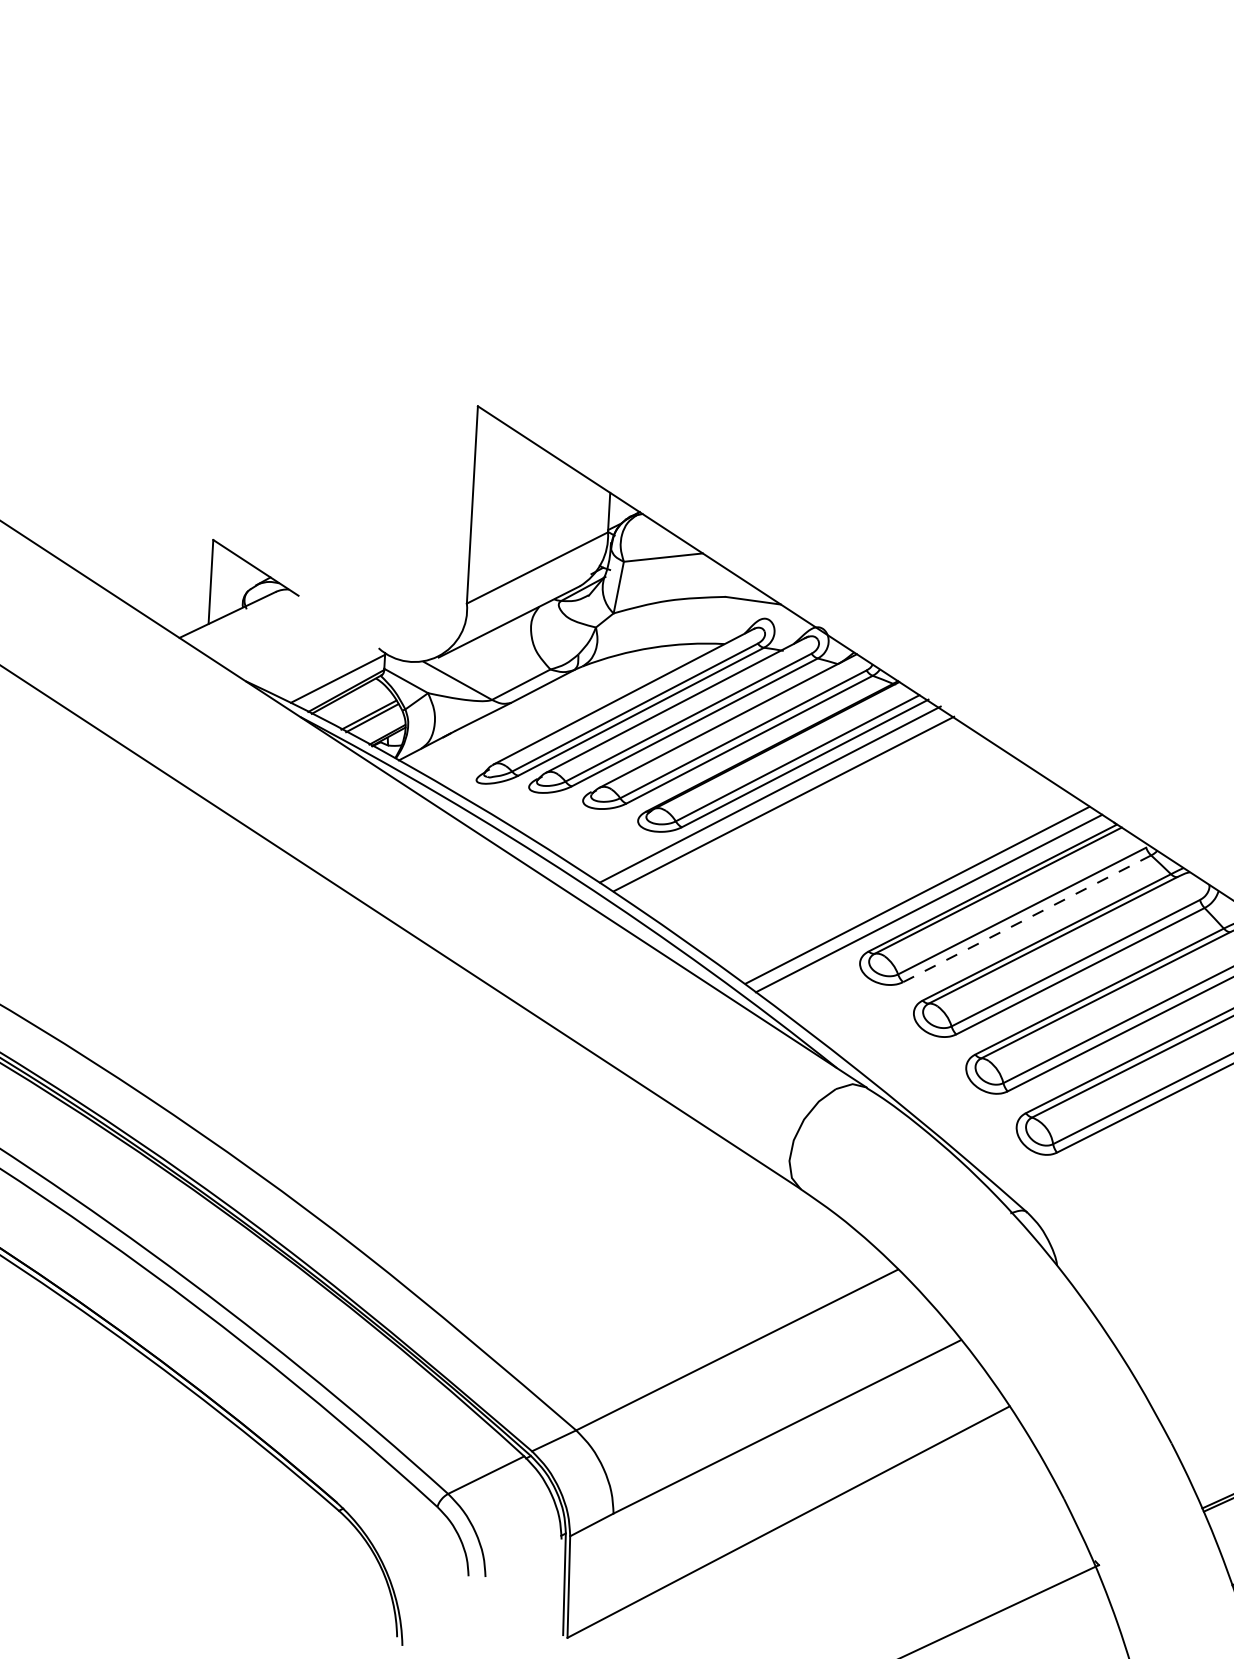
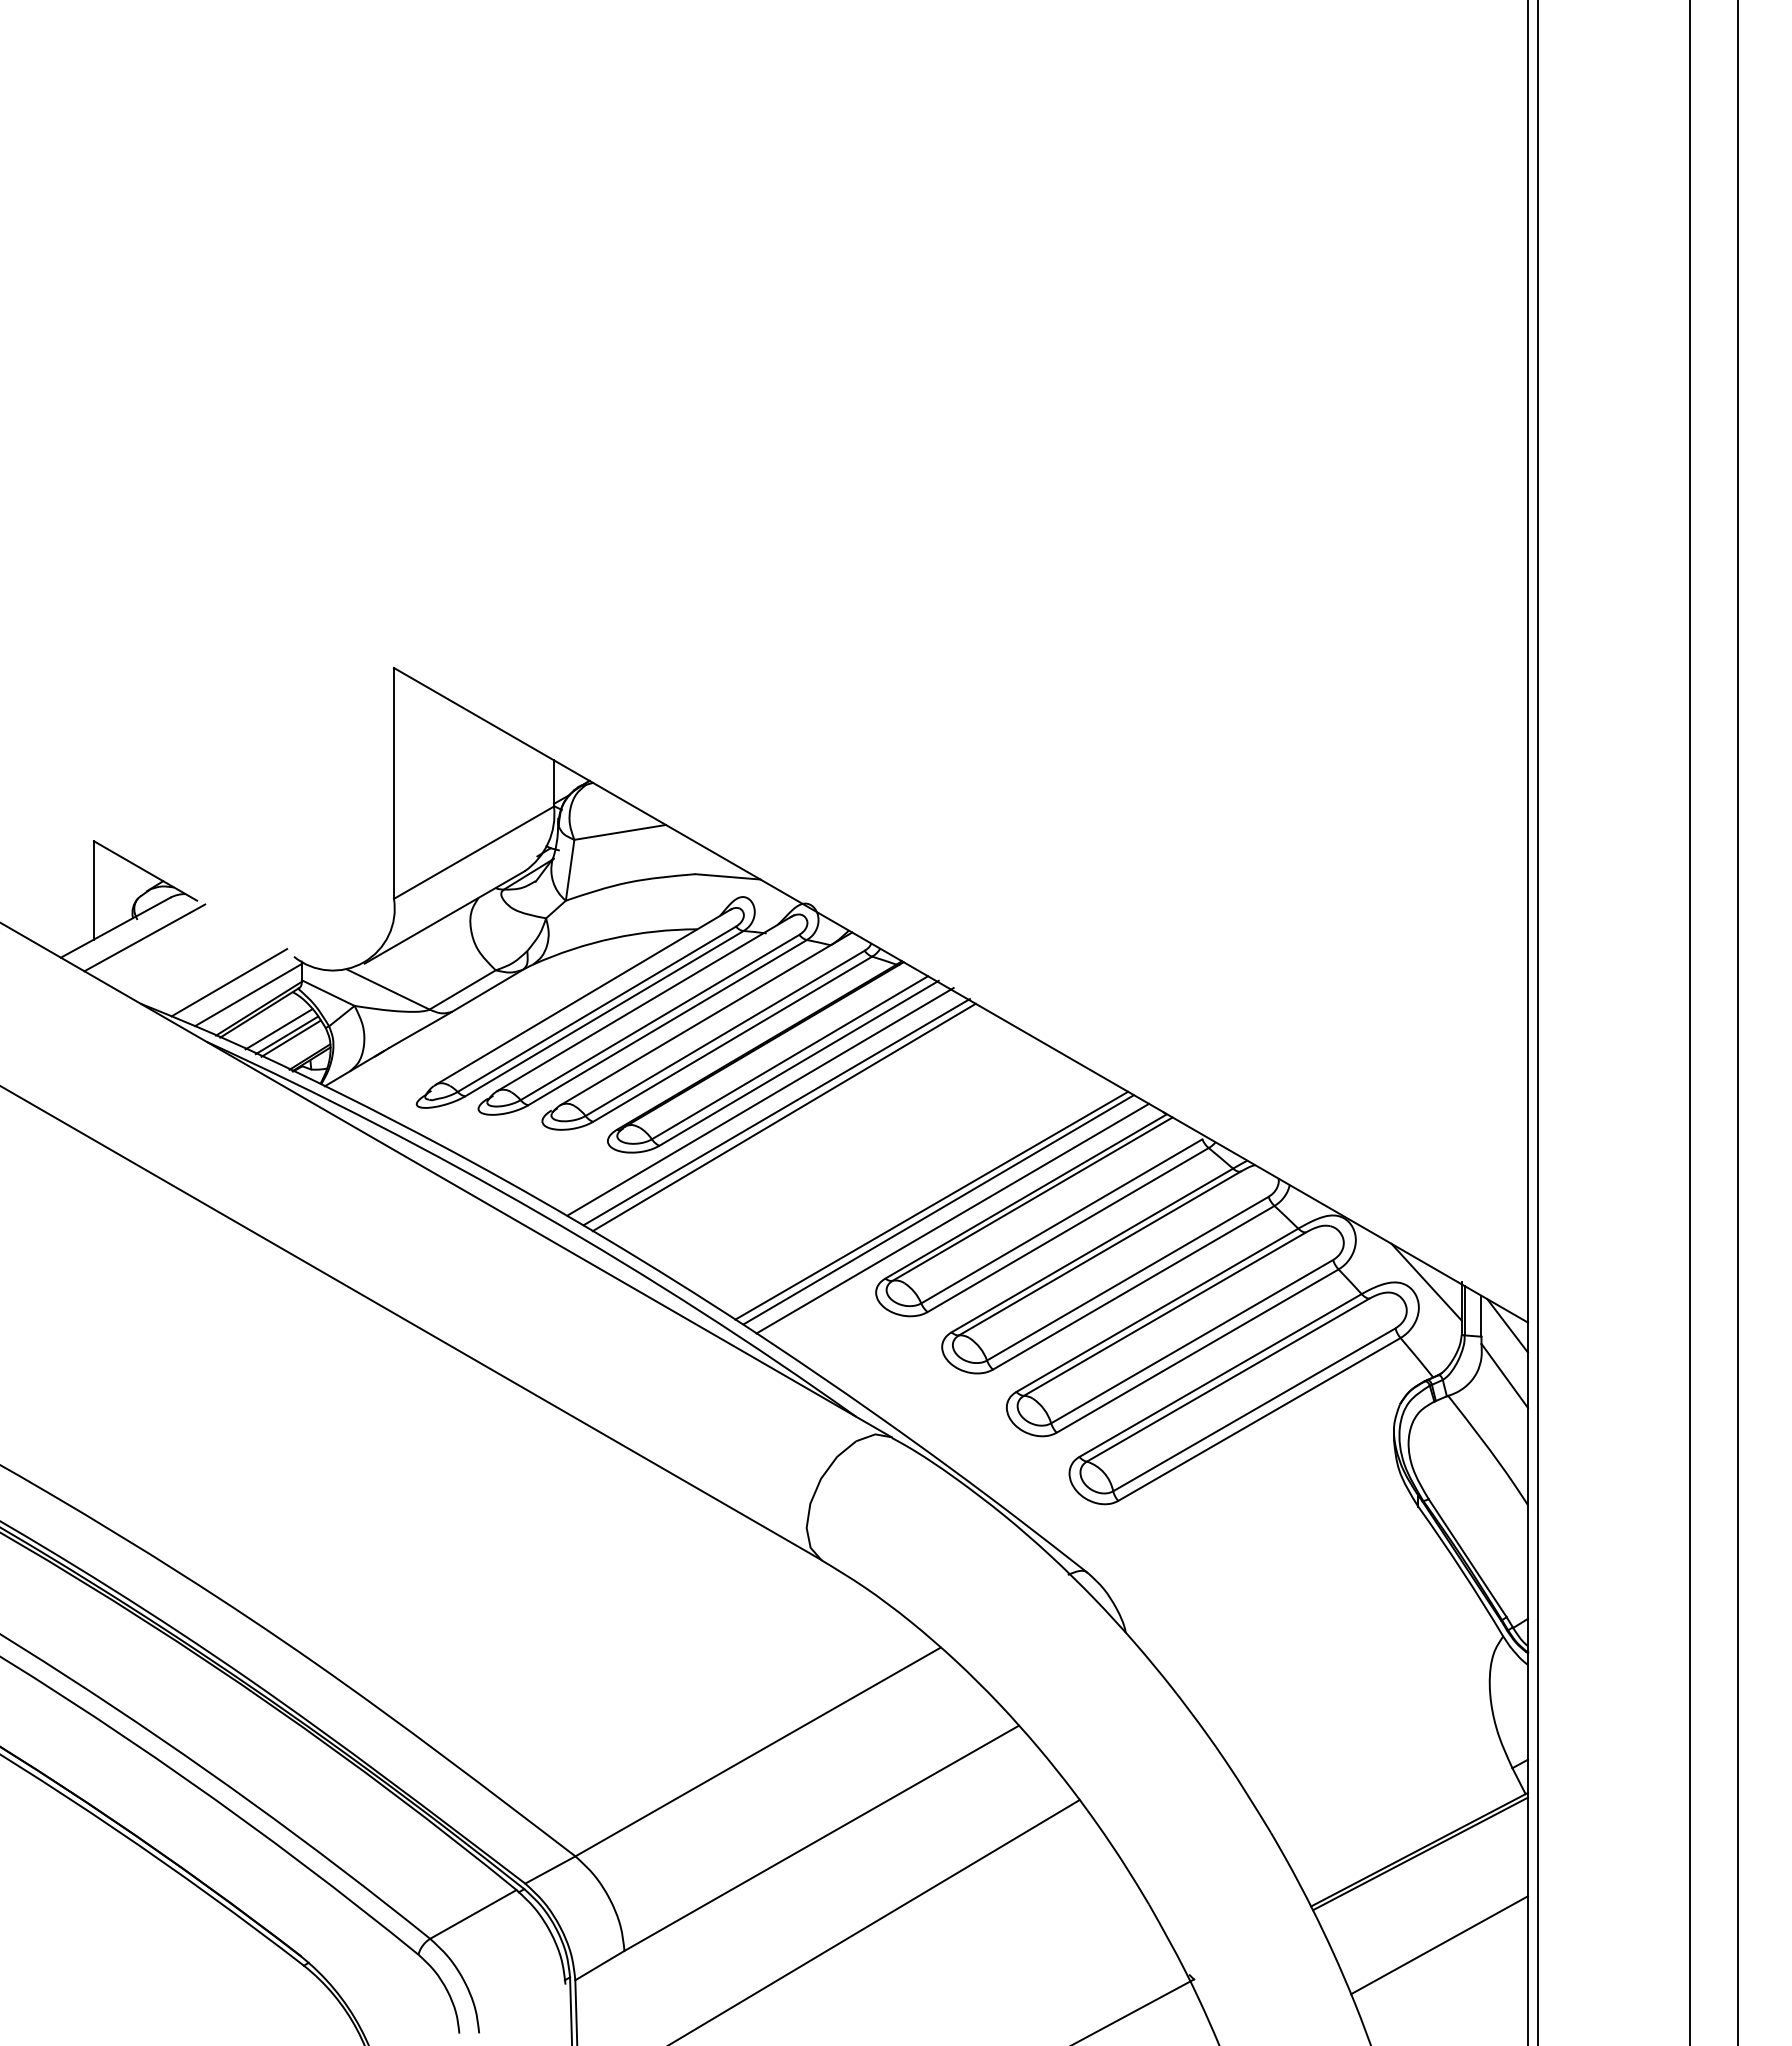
line: (251, 624) -> (144, 937), added
line: (322, 667) -> (229, 982), added
line: (361, 709) -> (278, 1029), added
line: (789, 809) -> (783, 1117), added
line: (911, 891) -> (931, 1205), added
line: (1027, 919) -> (1068, 1230), dashed -> solid

